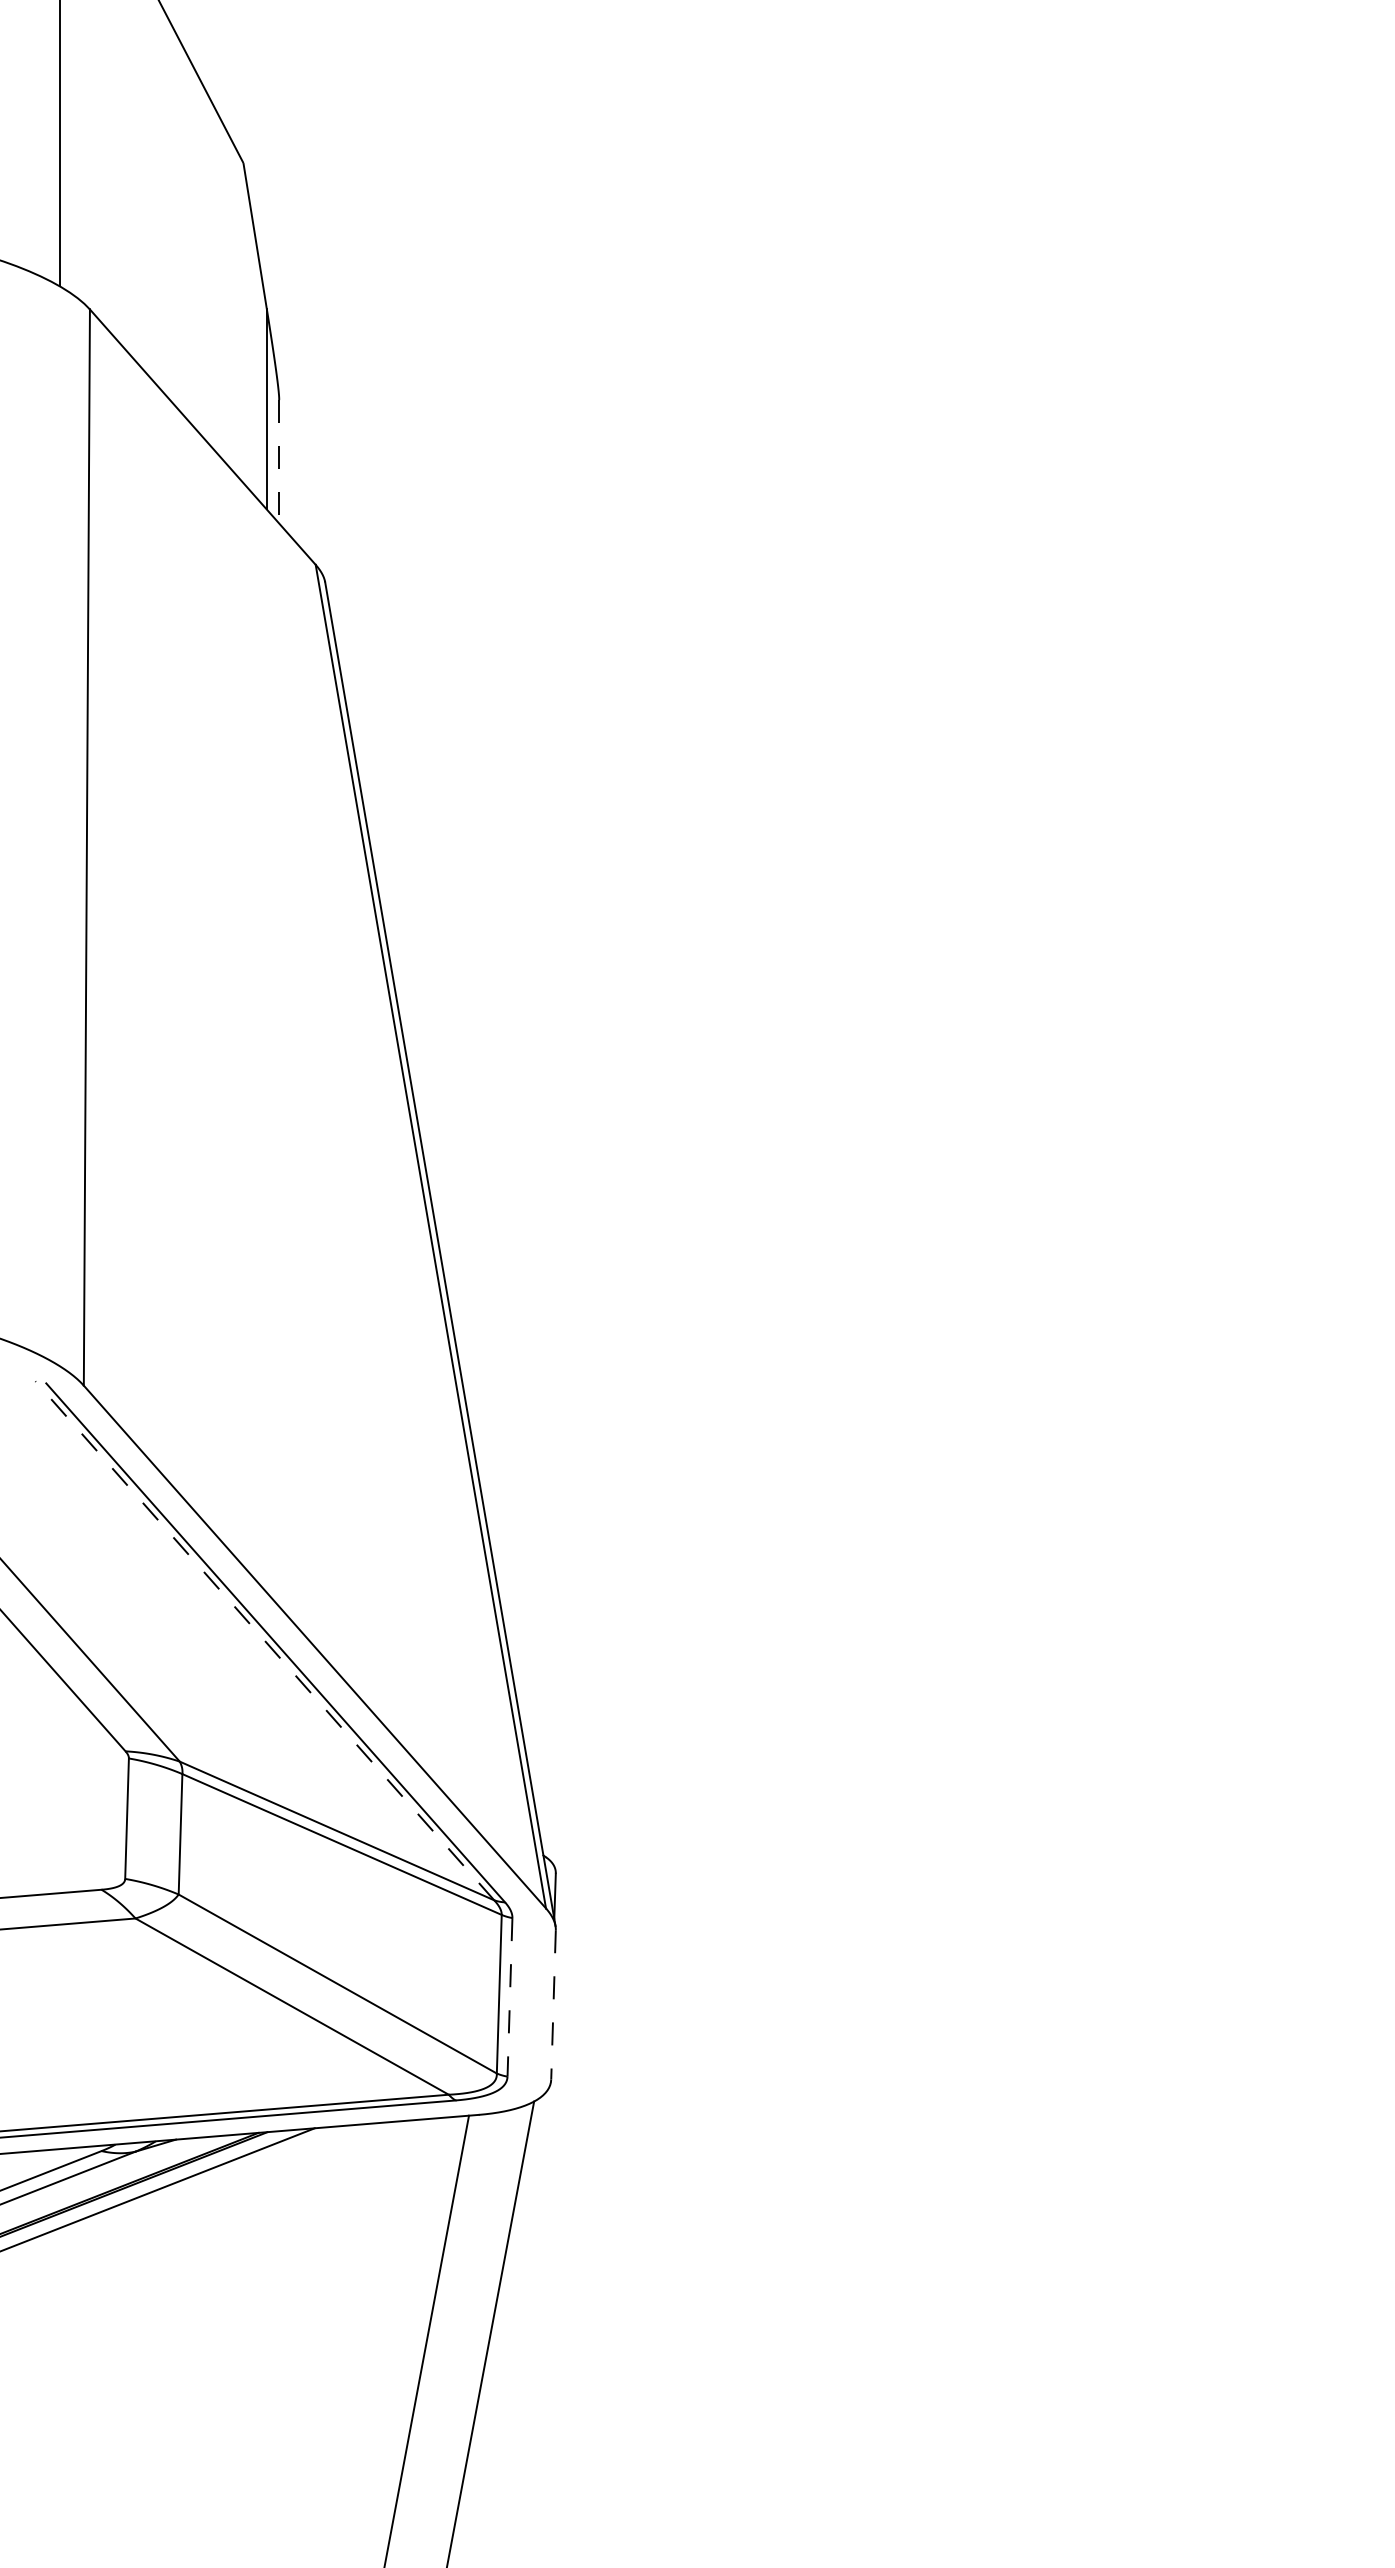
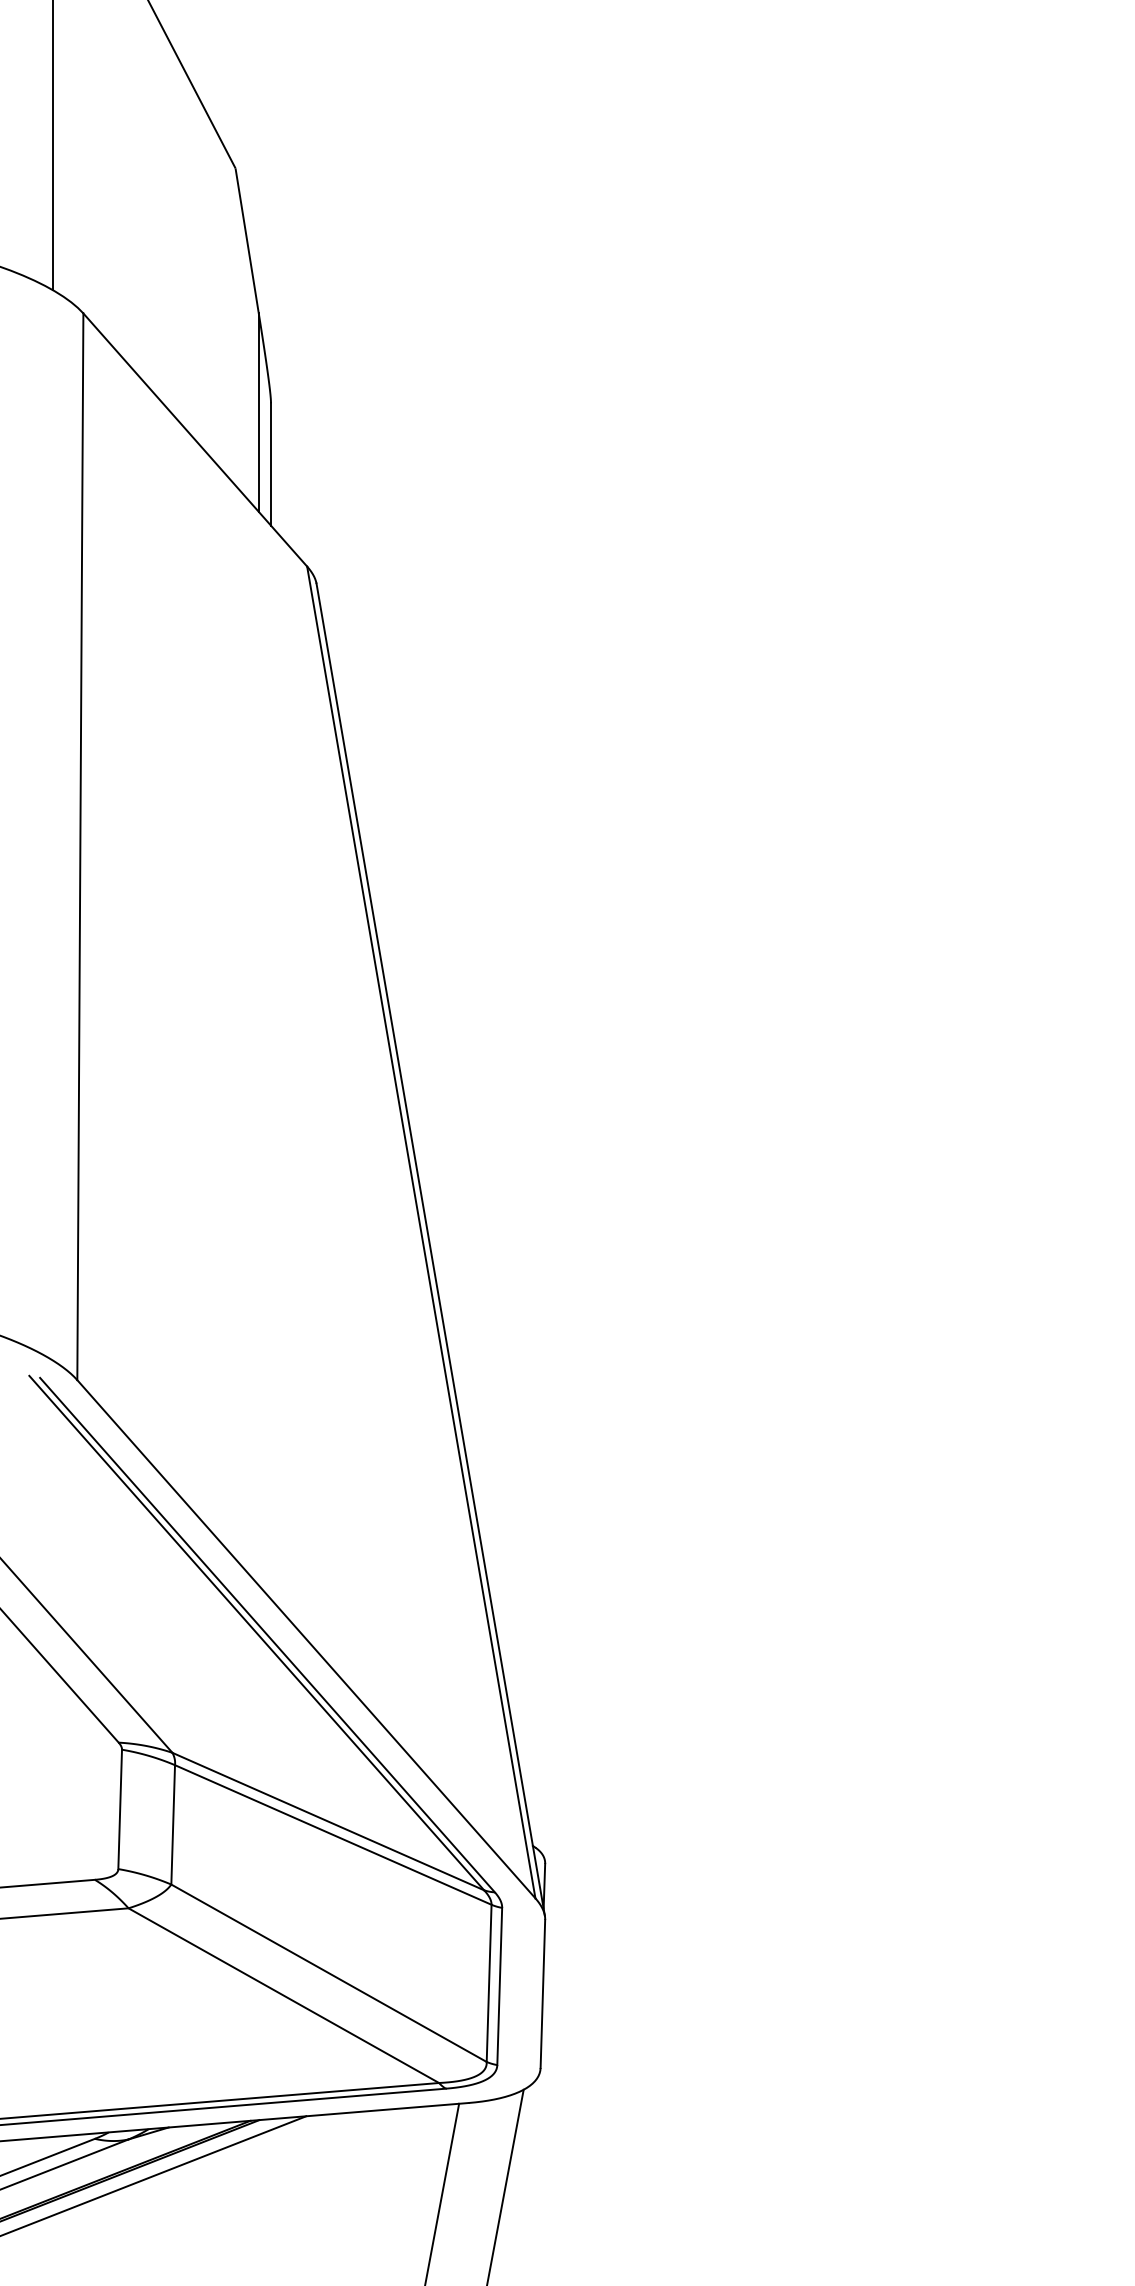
line: (279, 461) -> (271, 464), dashed -> solid
line: (264, 1640) -> (256, 1632), dashed -> solid
line: (509, 1997) -> (499, 1986), dashed -> solid
line: (553, 2004) -> (542, 1993), dashed -> solid

